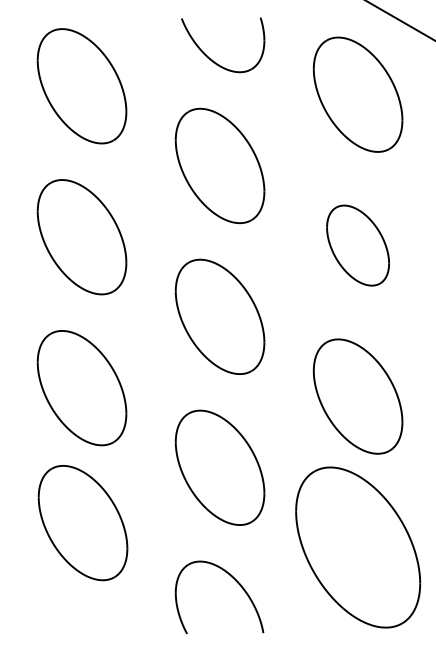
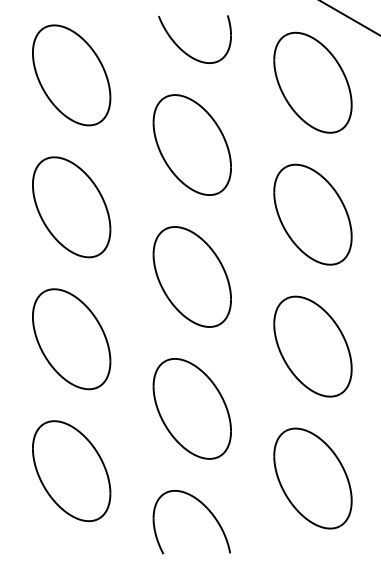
part: (357, 245) -> (312, 214), size x1.43
part: (82, 523) -> (71, 471), moved
part: (357, 547) -> (312, 478), size x0.71

